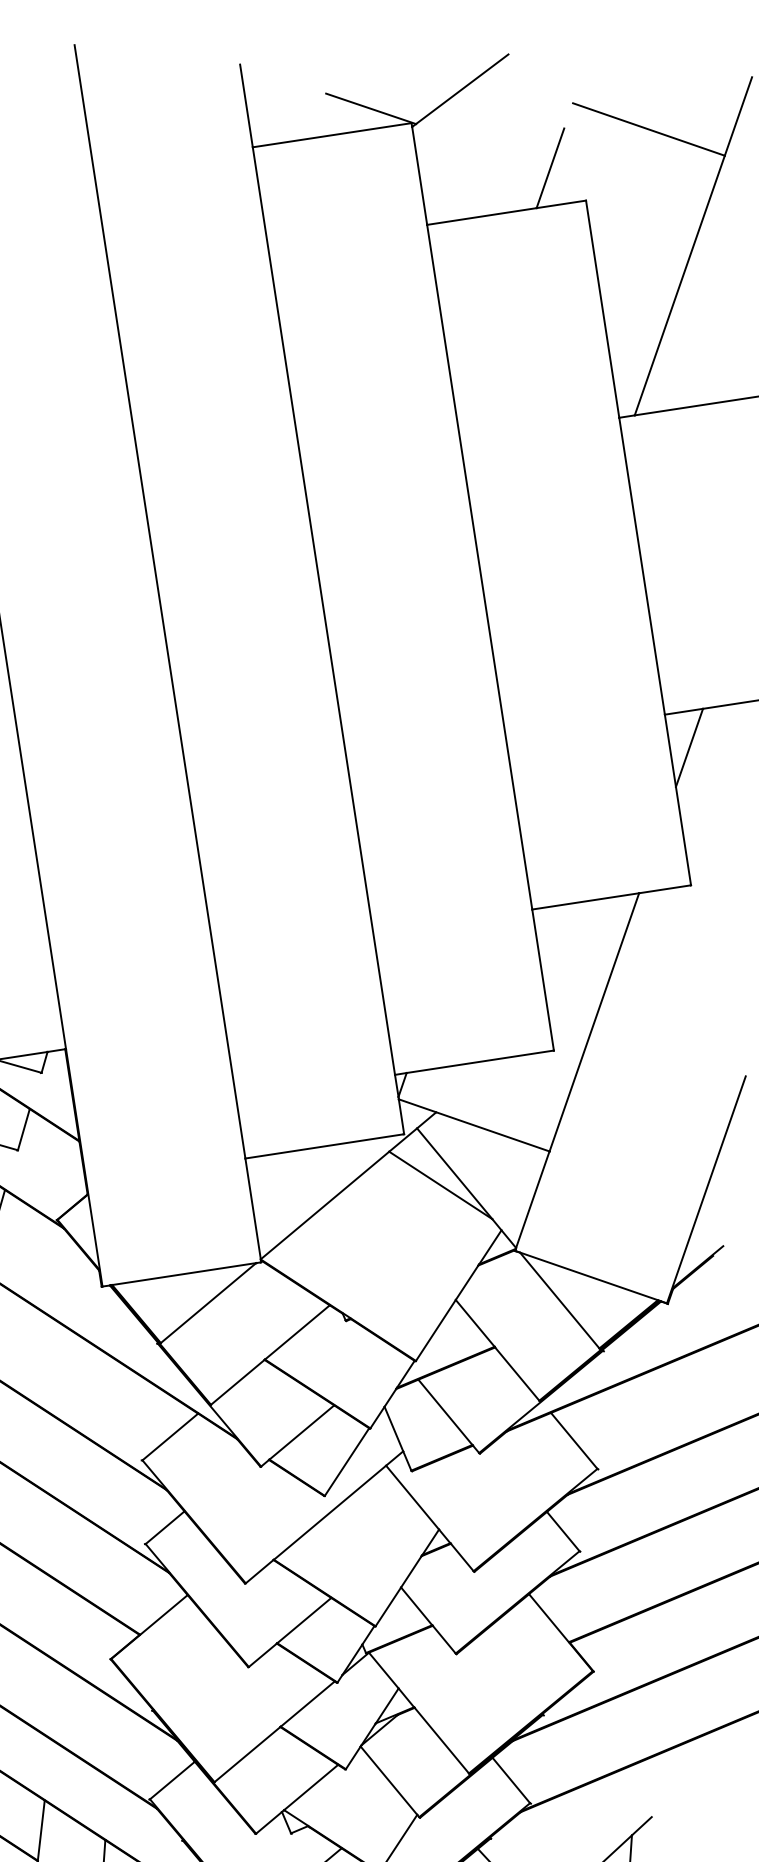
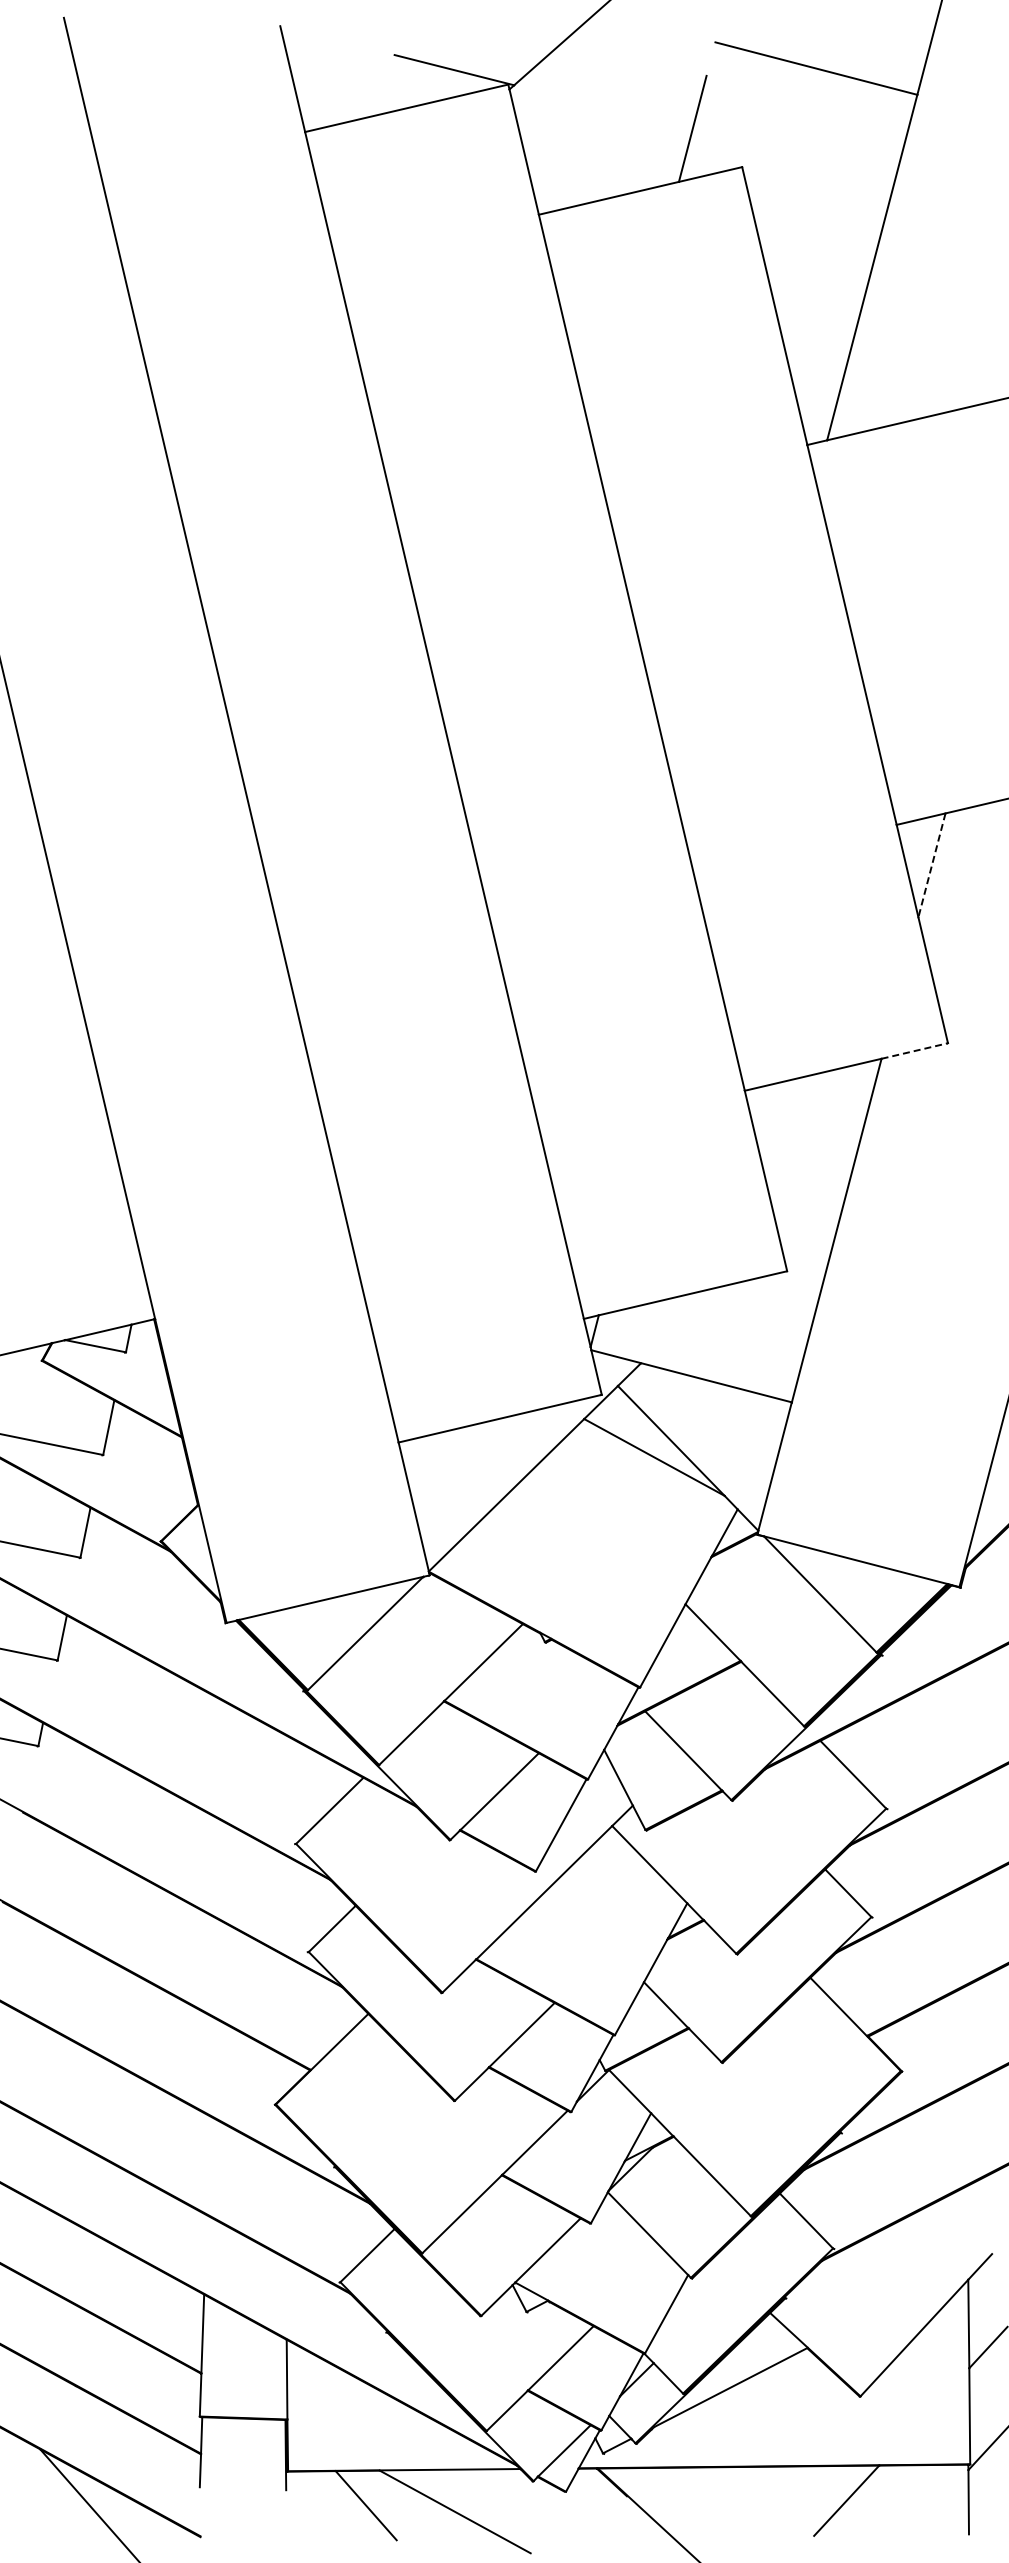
line: (689, 747) -> (931, 865), solid -> dashed
line: (664, 889) -> (914, 1051), solid -> dashed

